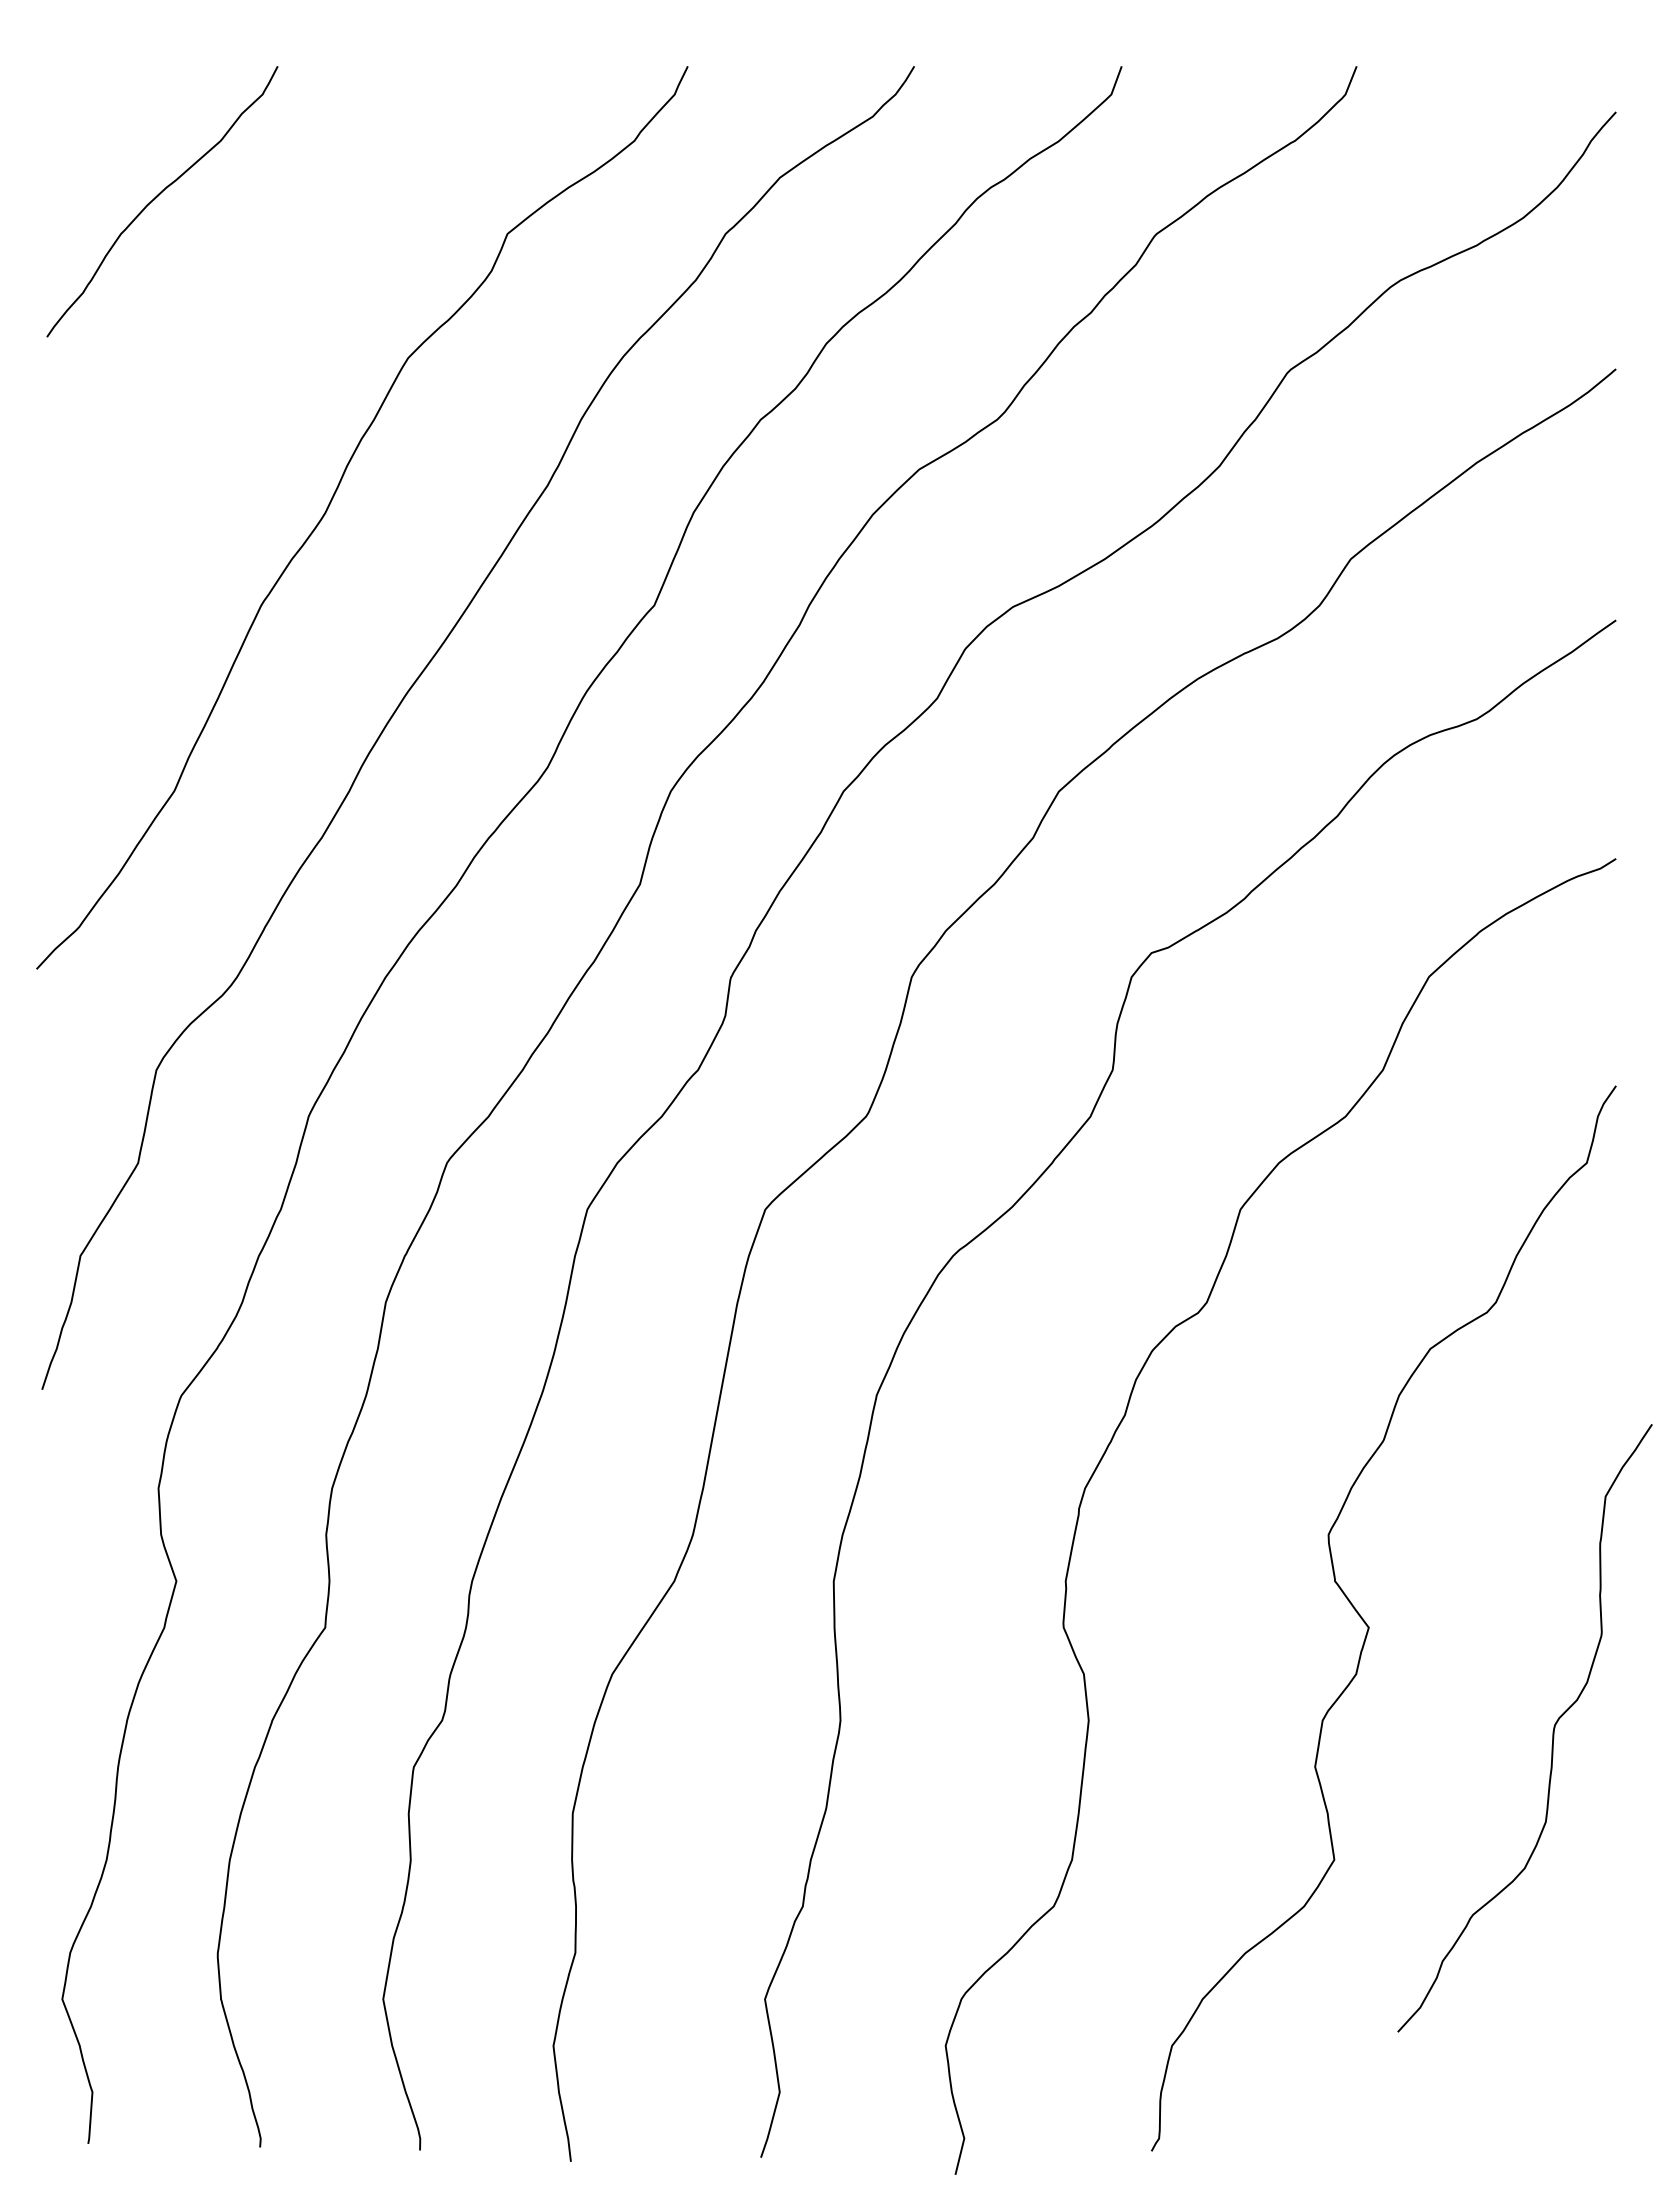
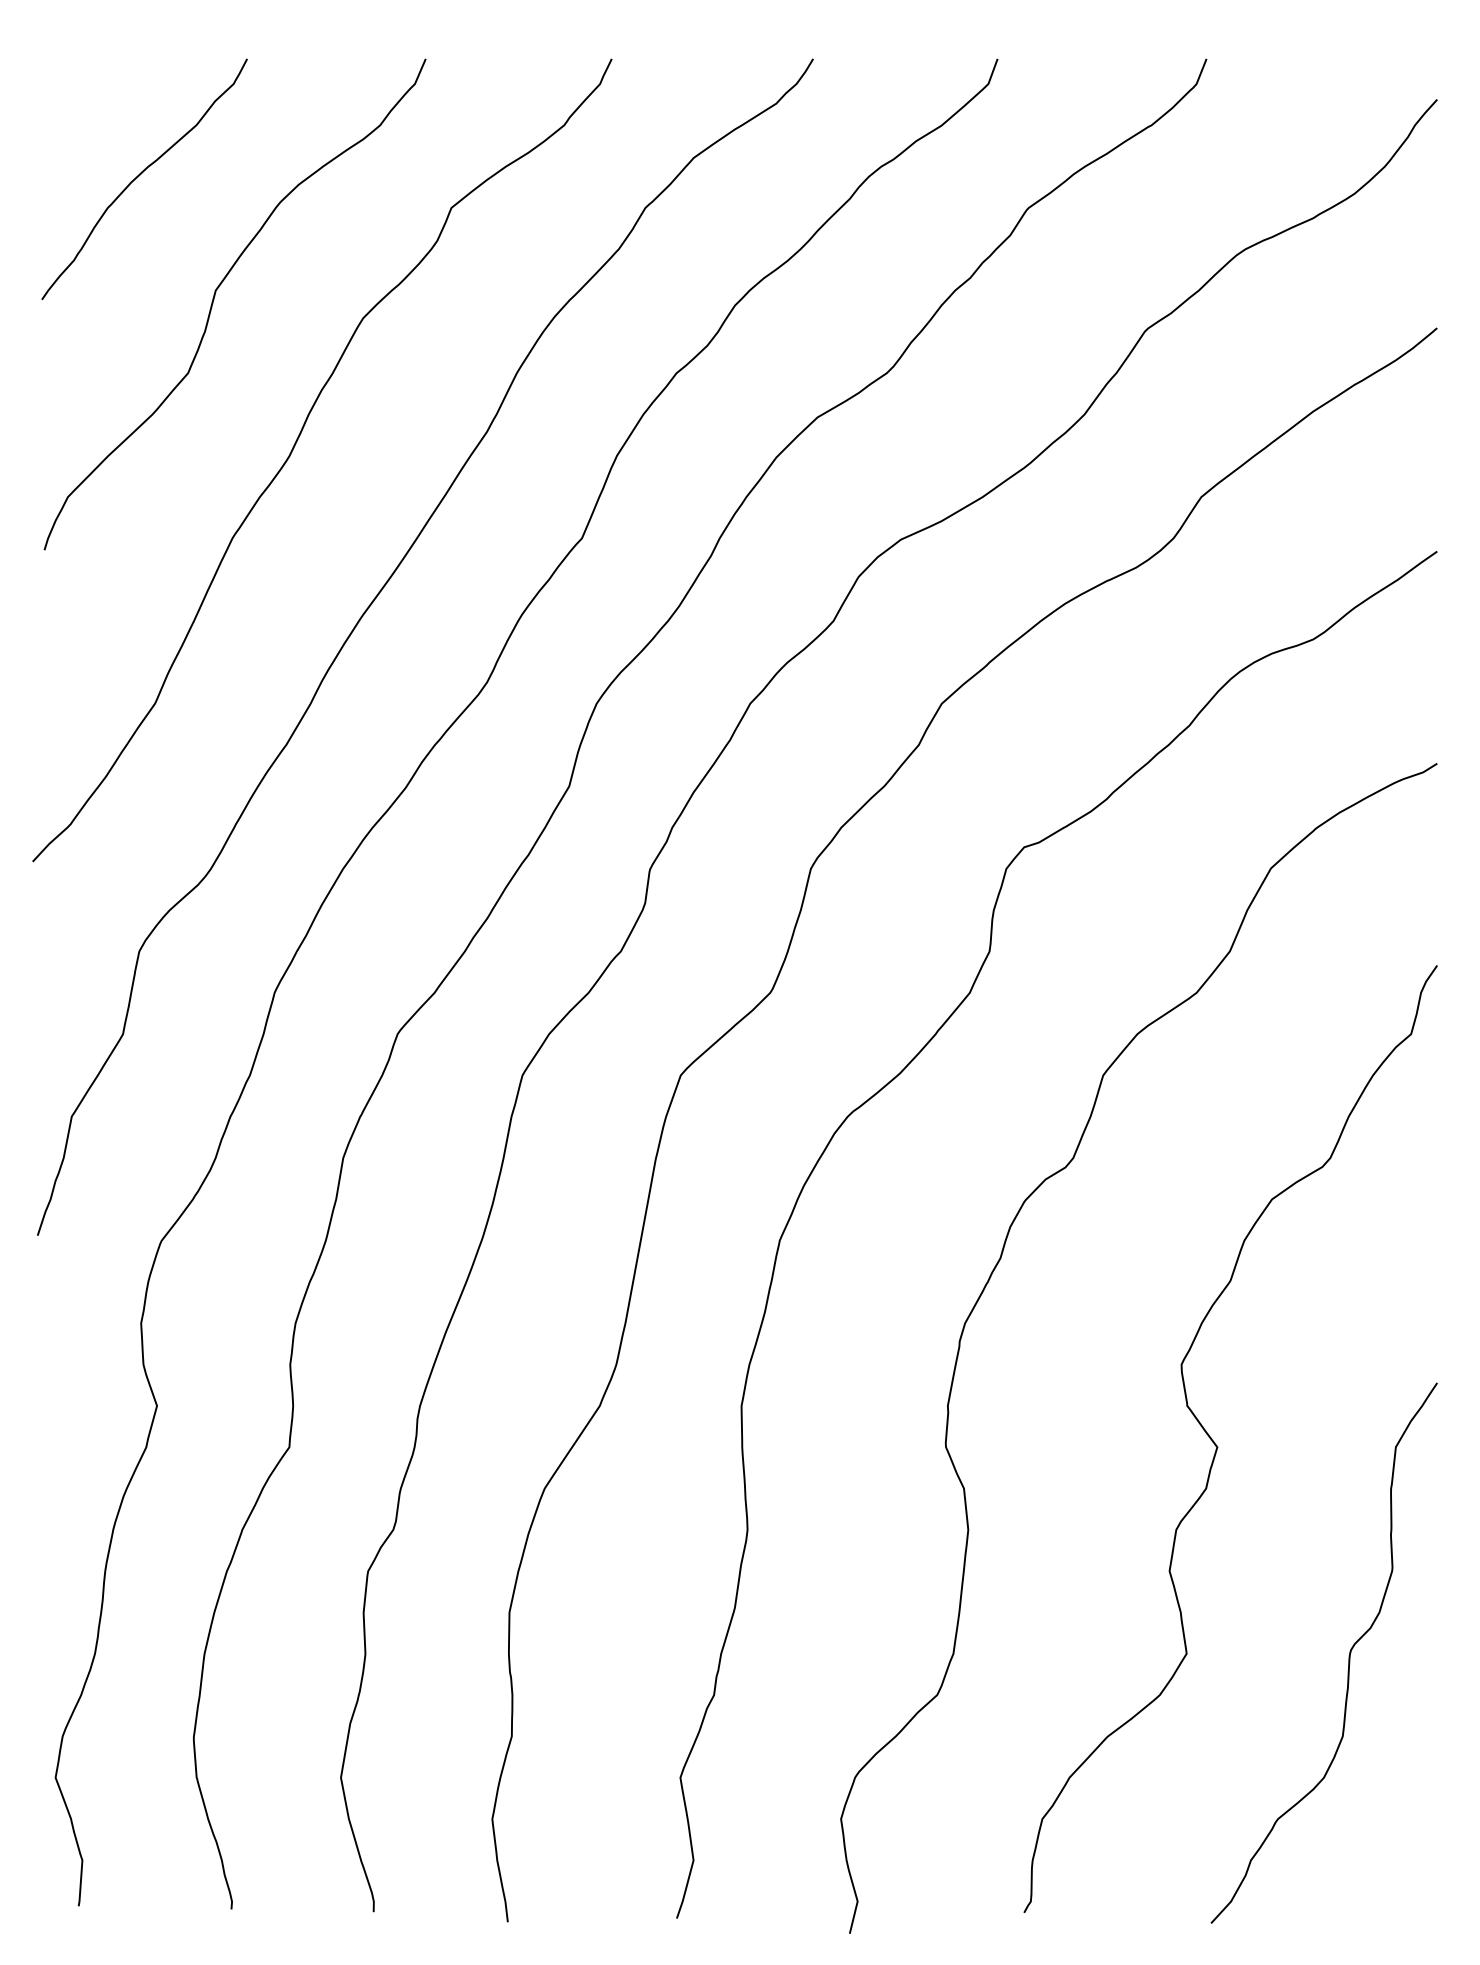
curve: (241, 335) -> (214, 298), added
curve: (1552, 1731) -> (1348, 1656), moved

